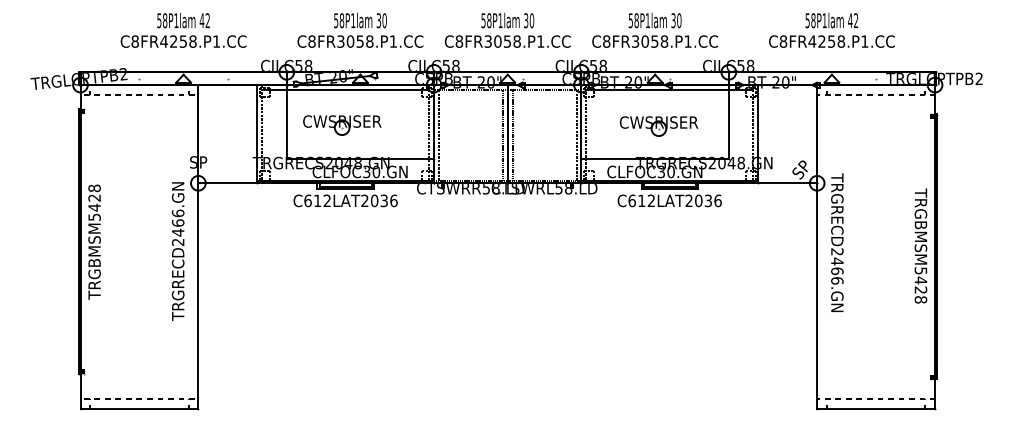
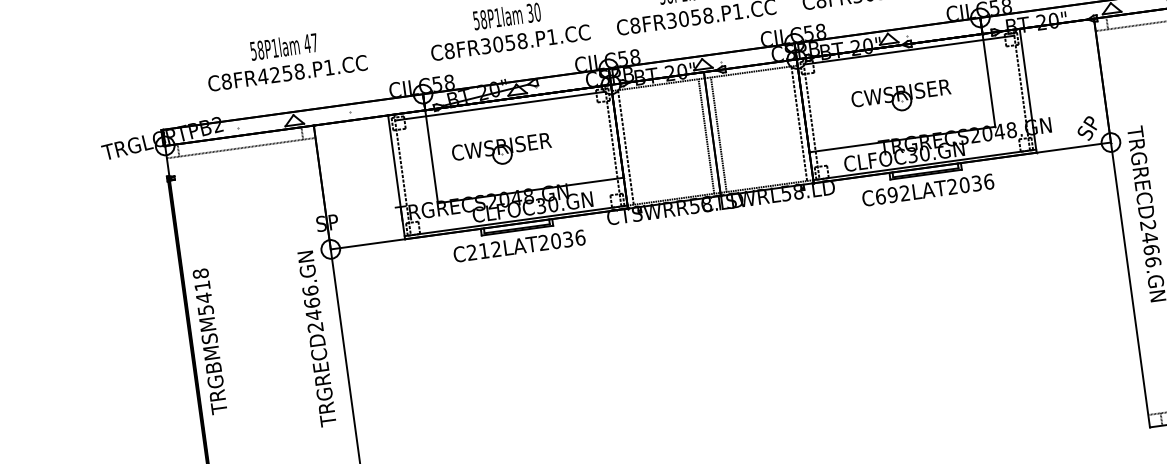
text: (207, 20) -> (314, 42), 42 -> 47
text: (94, 197) -> (202, 285), TRGBMSM5428 -> TRGBMSM5418
text: (307, 200) -> (471, 252), C612LAT2036 -> C212LAT2036
text: (641, 200) -> (892, 194), C612LAT2036 -> C692LAT2036

